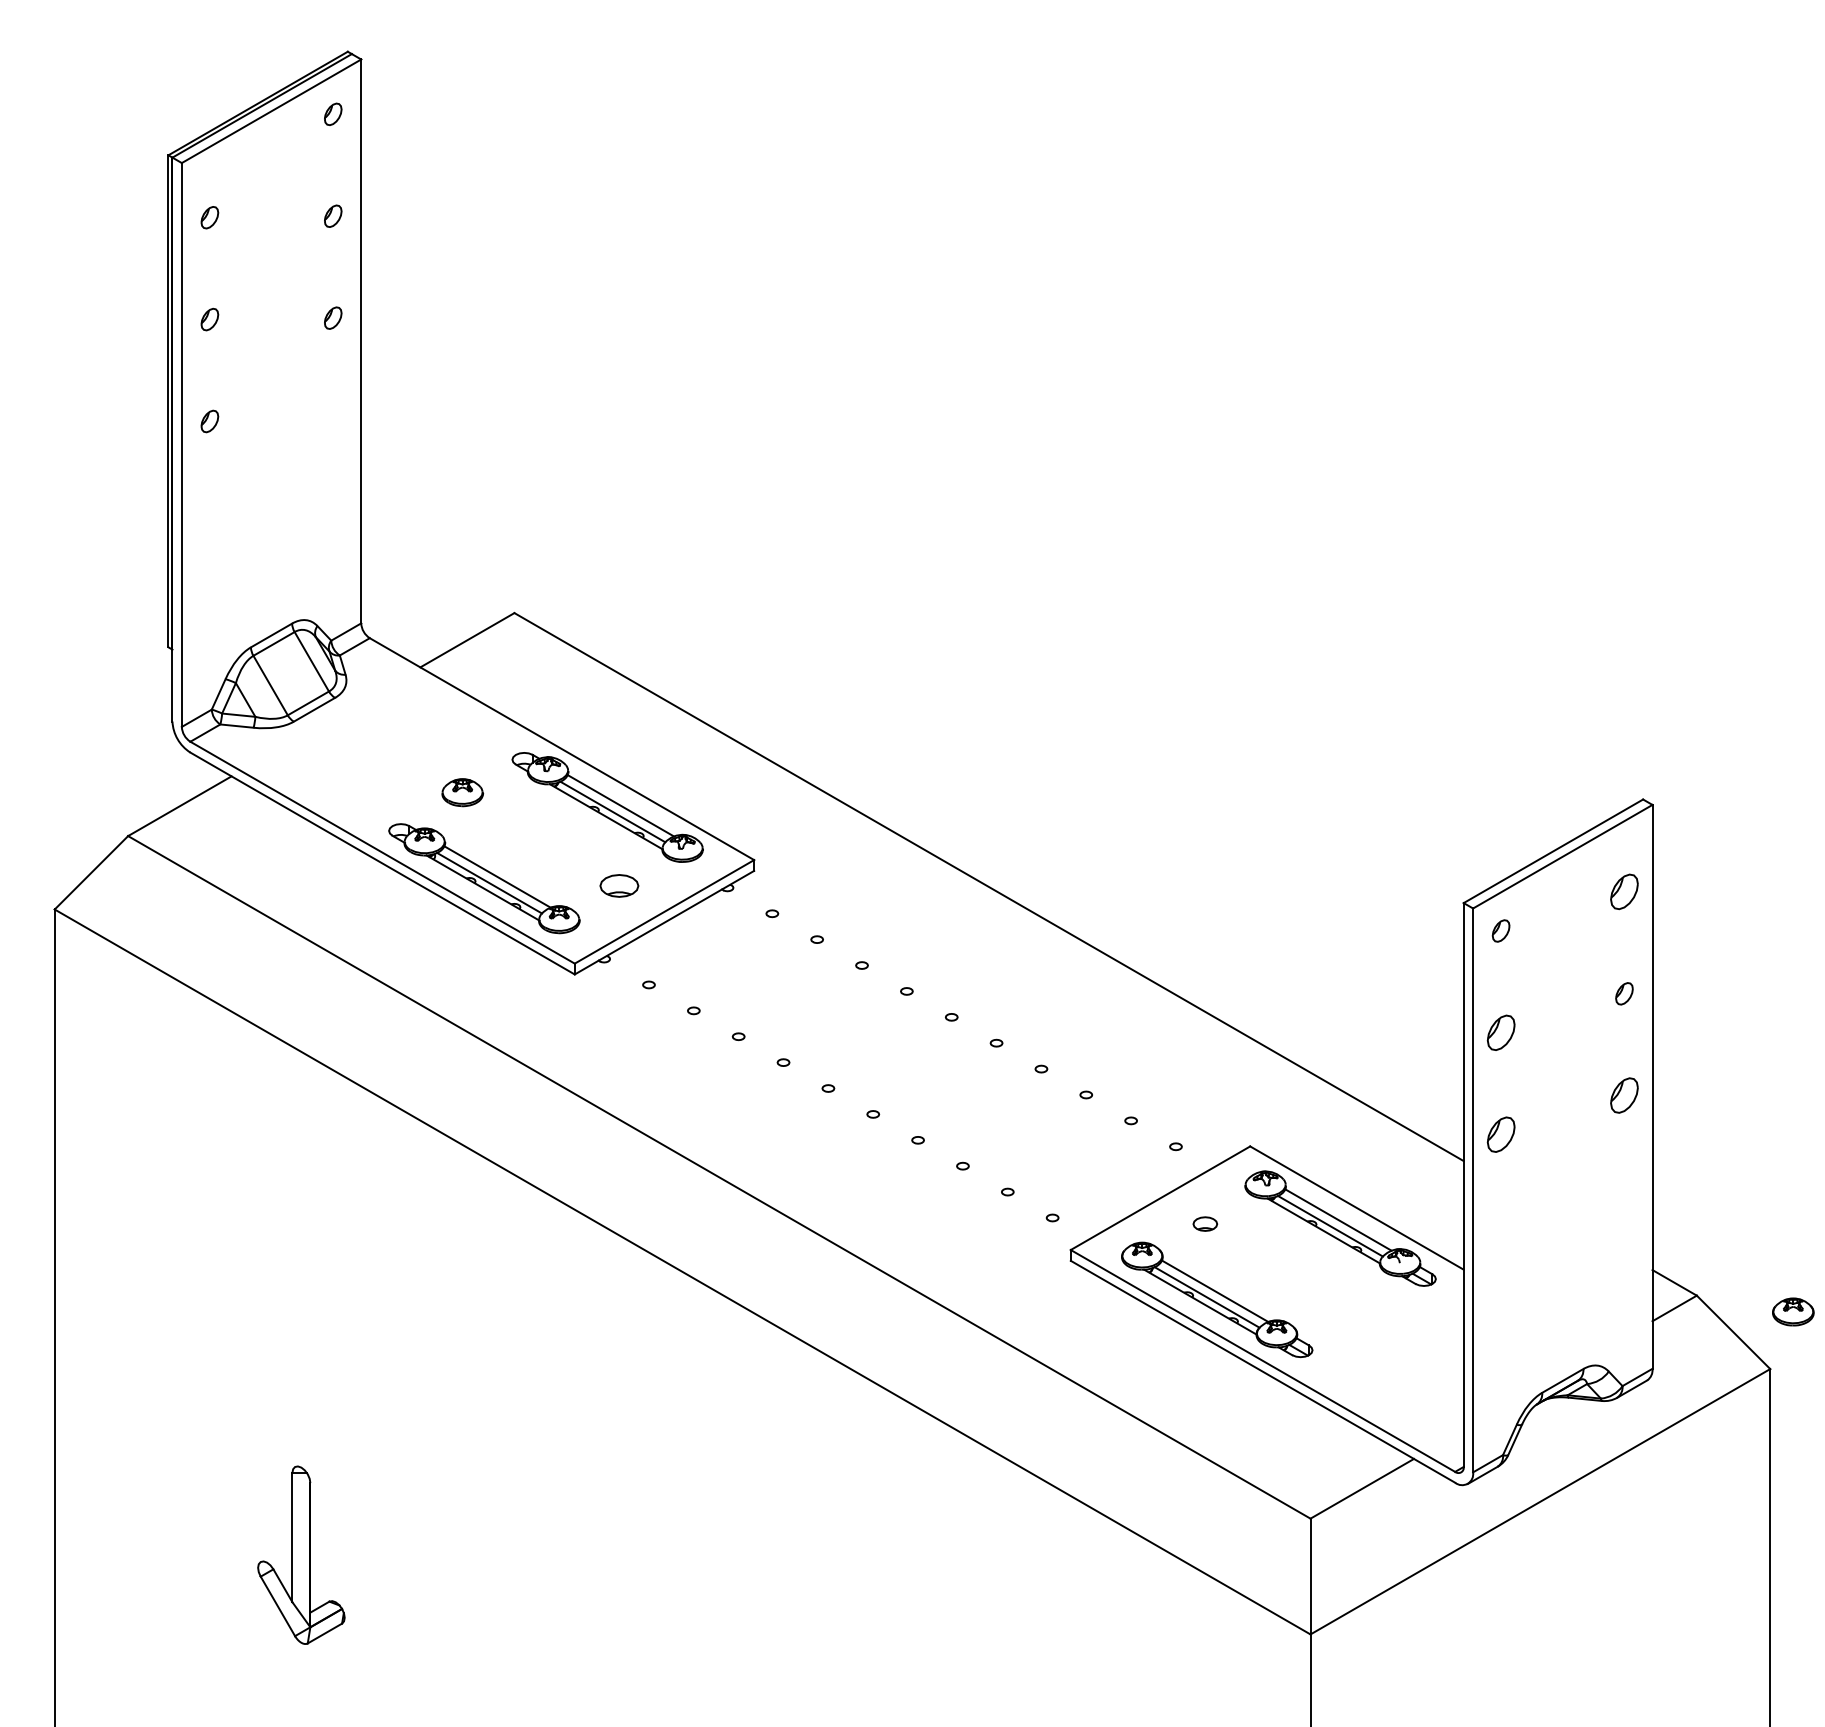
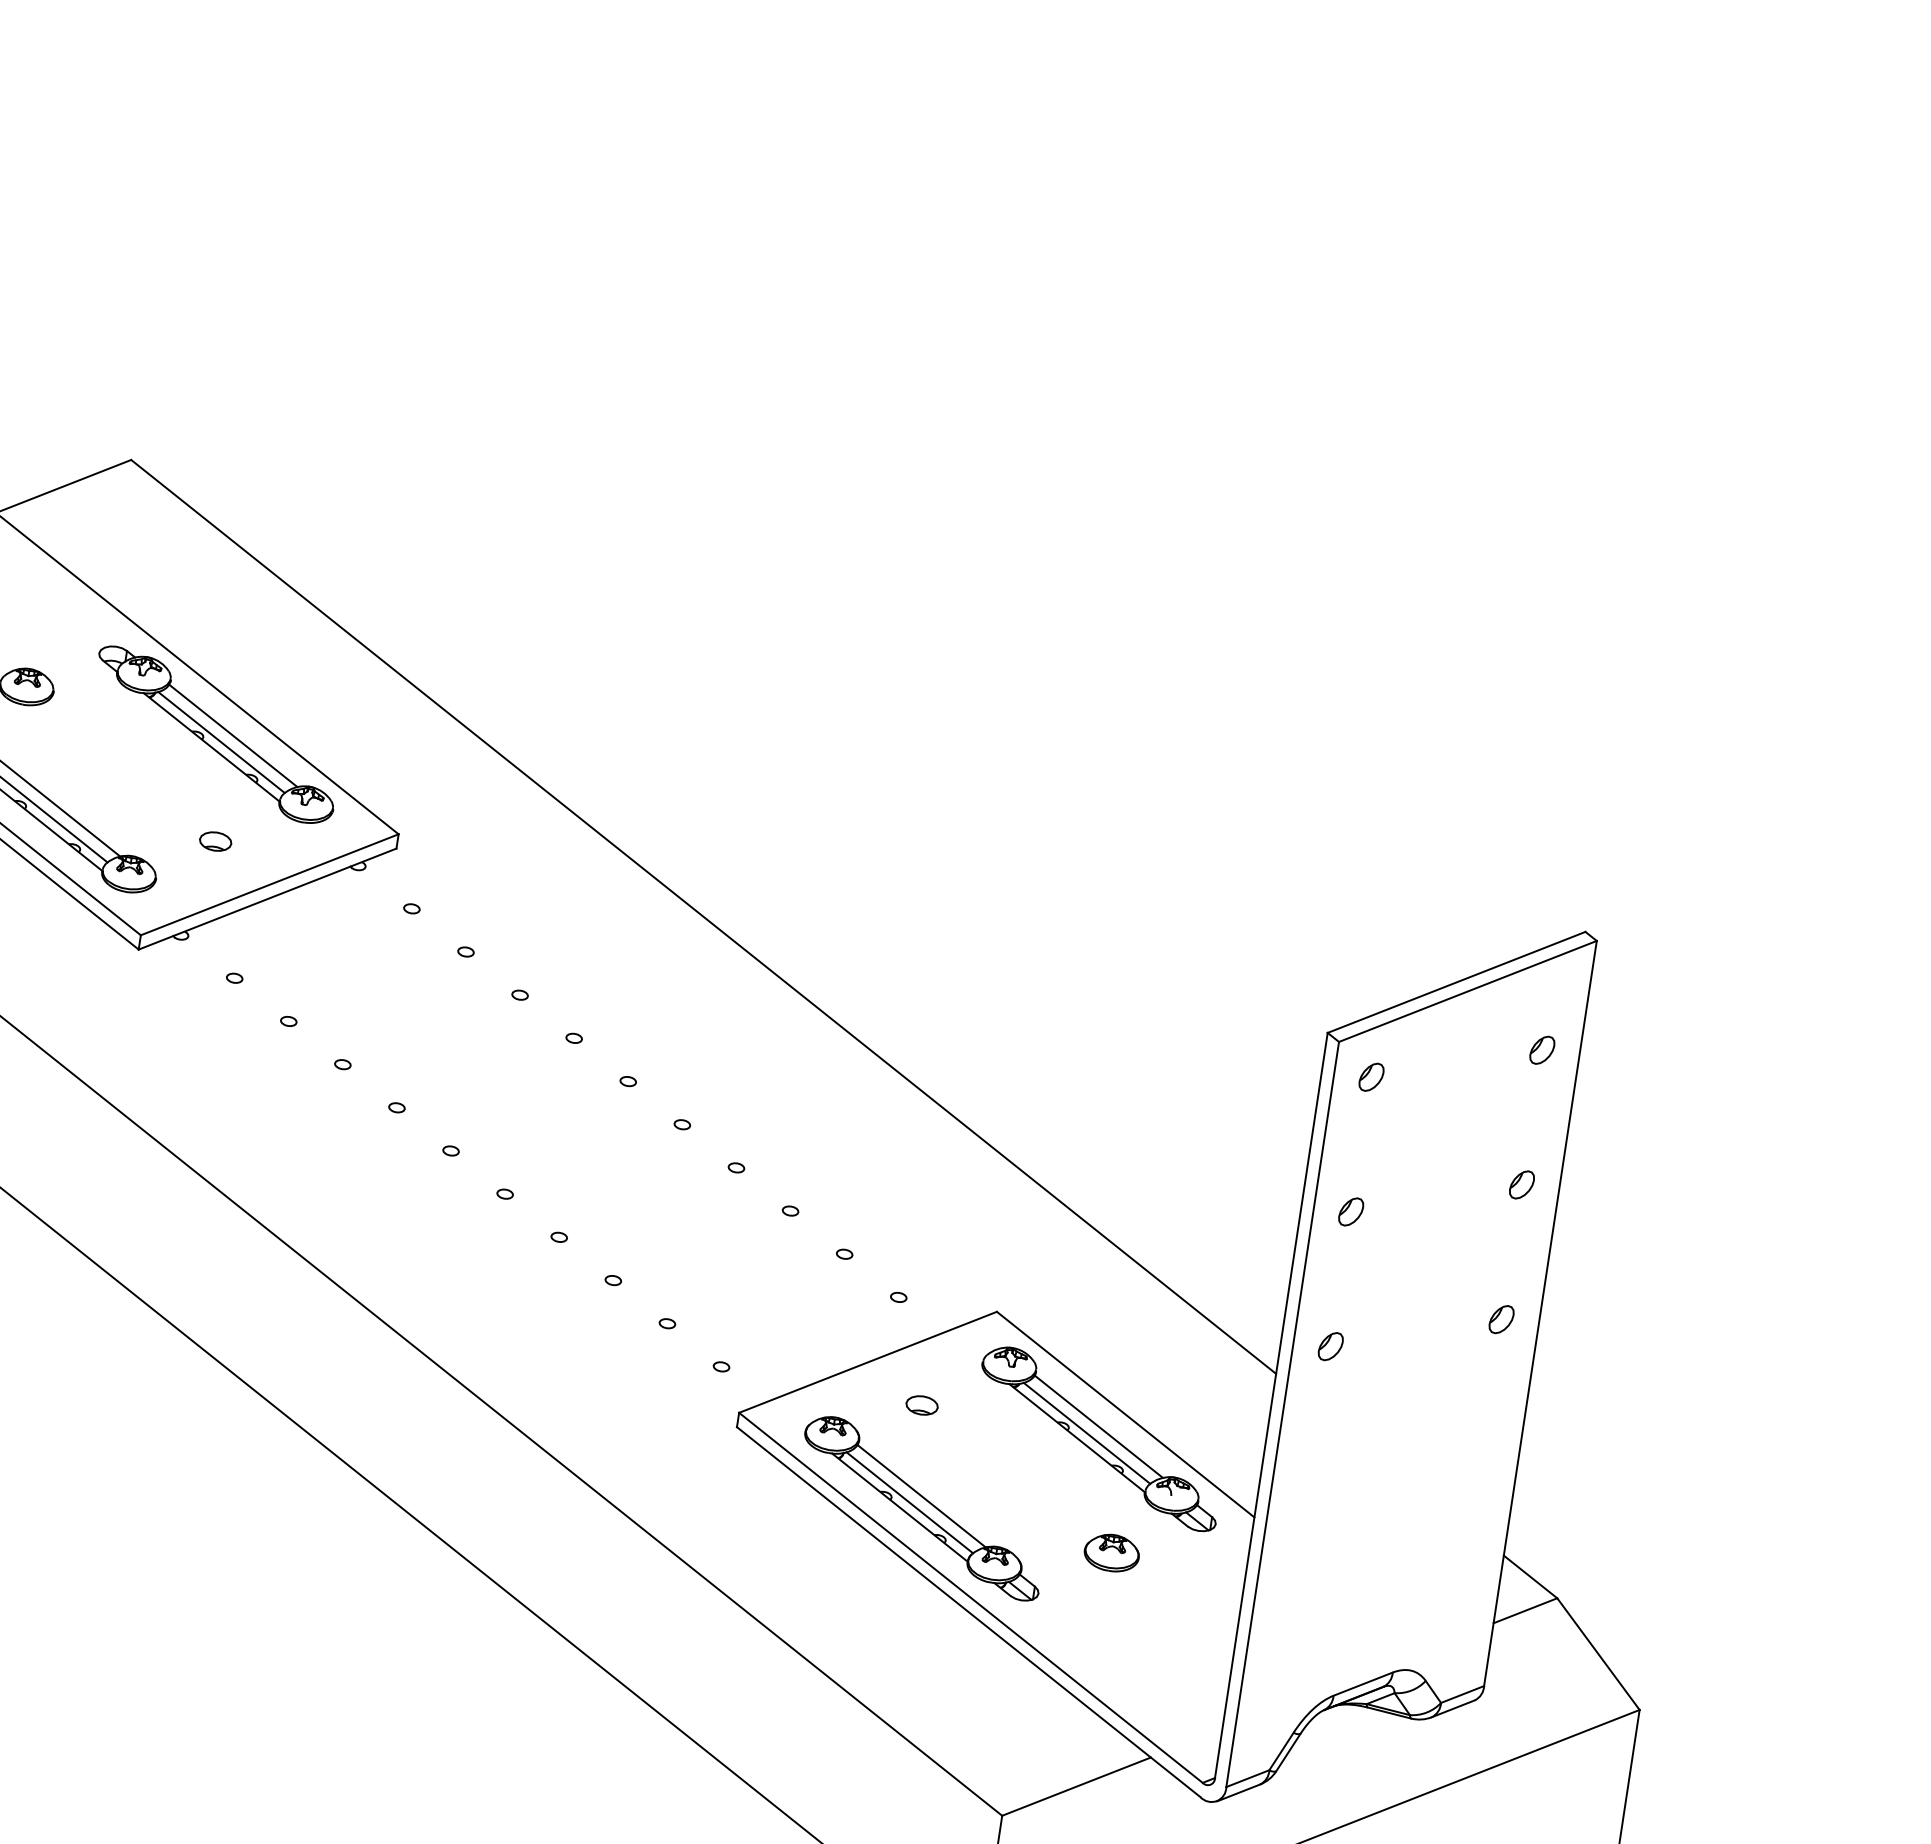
part: (619, 885) -> (215, 840), size x0.62
part: (1624, 891) -> (1542, 1049), size x0.62
part: (1500, 1032) -> (1350, 1211), size x0.62
part: (1624, 1095) -> (1501, 1319), size x0.62
part: (1500, 1134) -> (1330, 1346), size x0.62
part: (1793, 1311) -> (1112, 1552), moved

